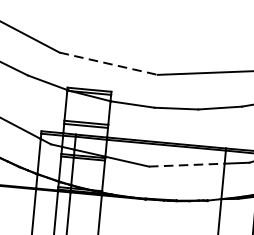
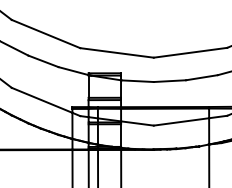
line: (109, 63) -> (117, 52), dashed -> solid
line: (186, 164) -> (181, 121), dashed -> solid

